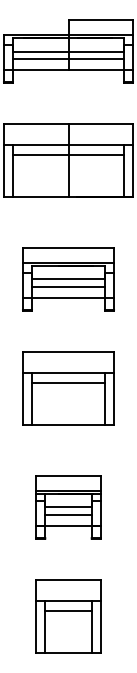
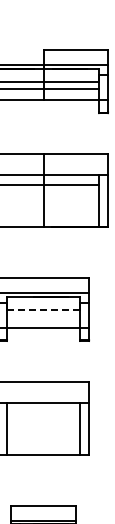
line: (68, 279) -> (43, 309), solid -> dashed
line: (68, 287) -> (43, 317), removed
line: (68, 383) -> (43, 413), removed

